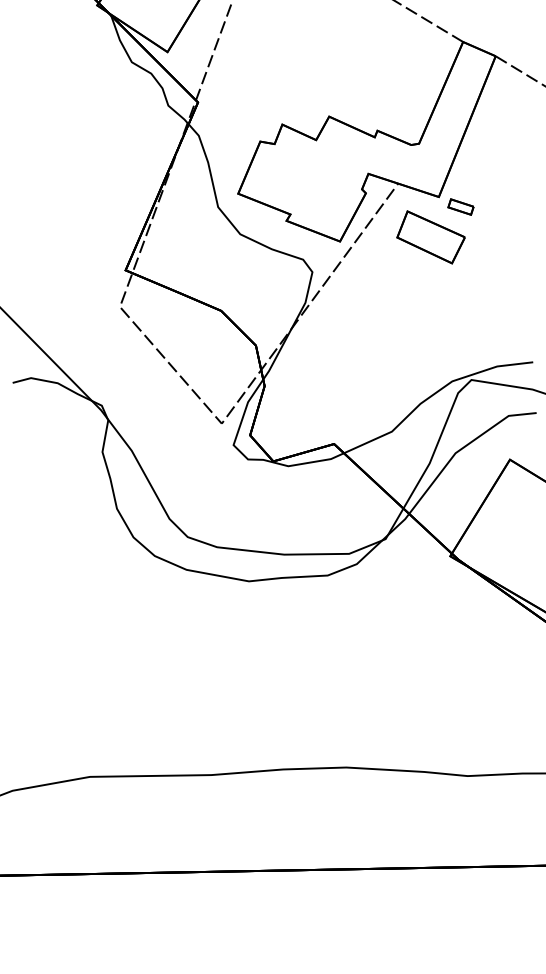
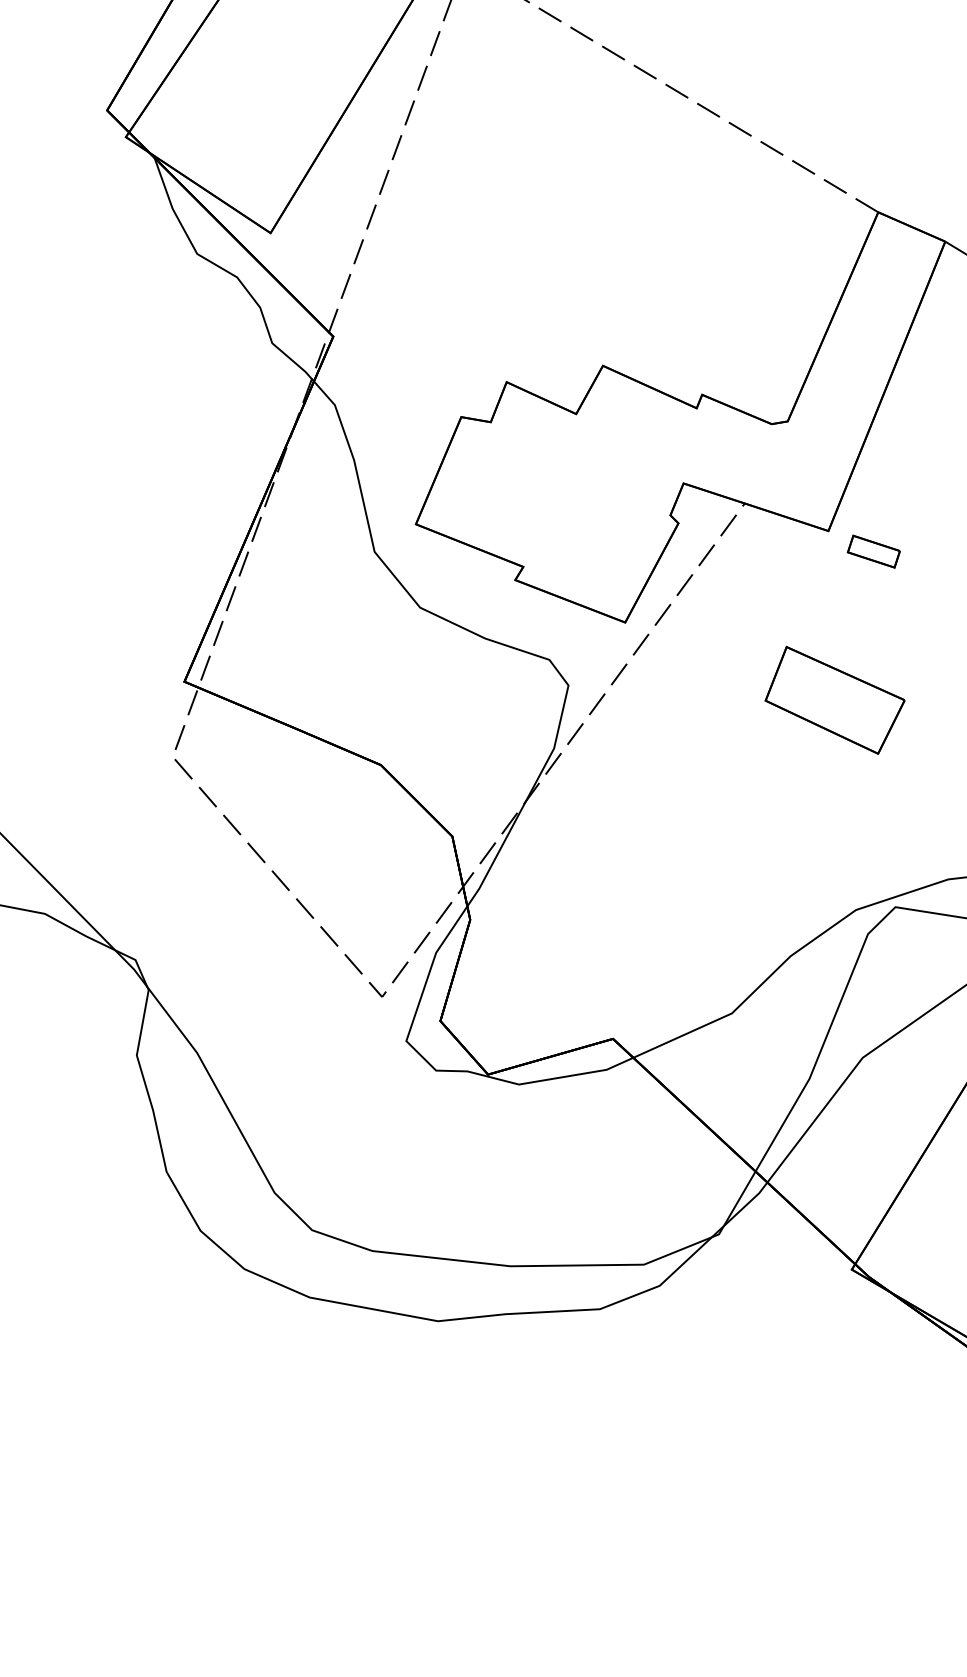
part: (430, 237) -> (833, 700), moved

